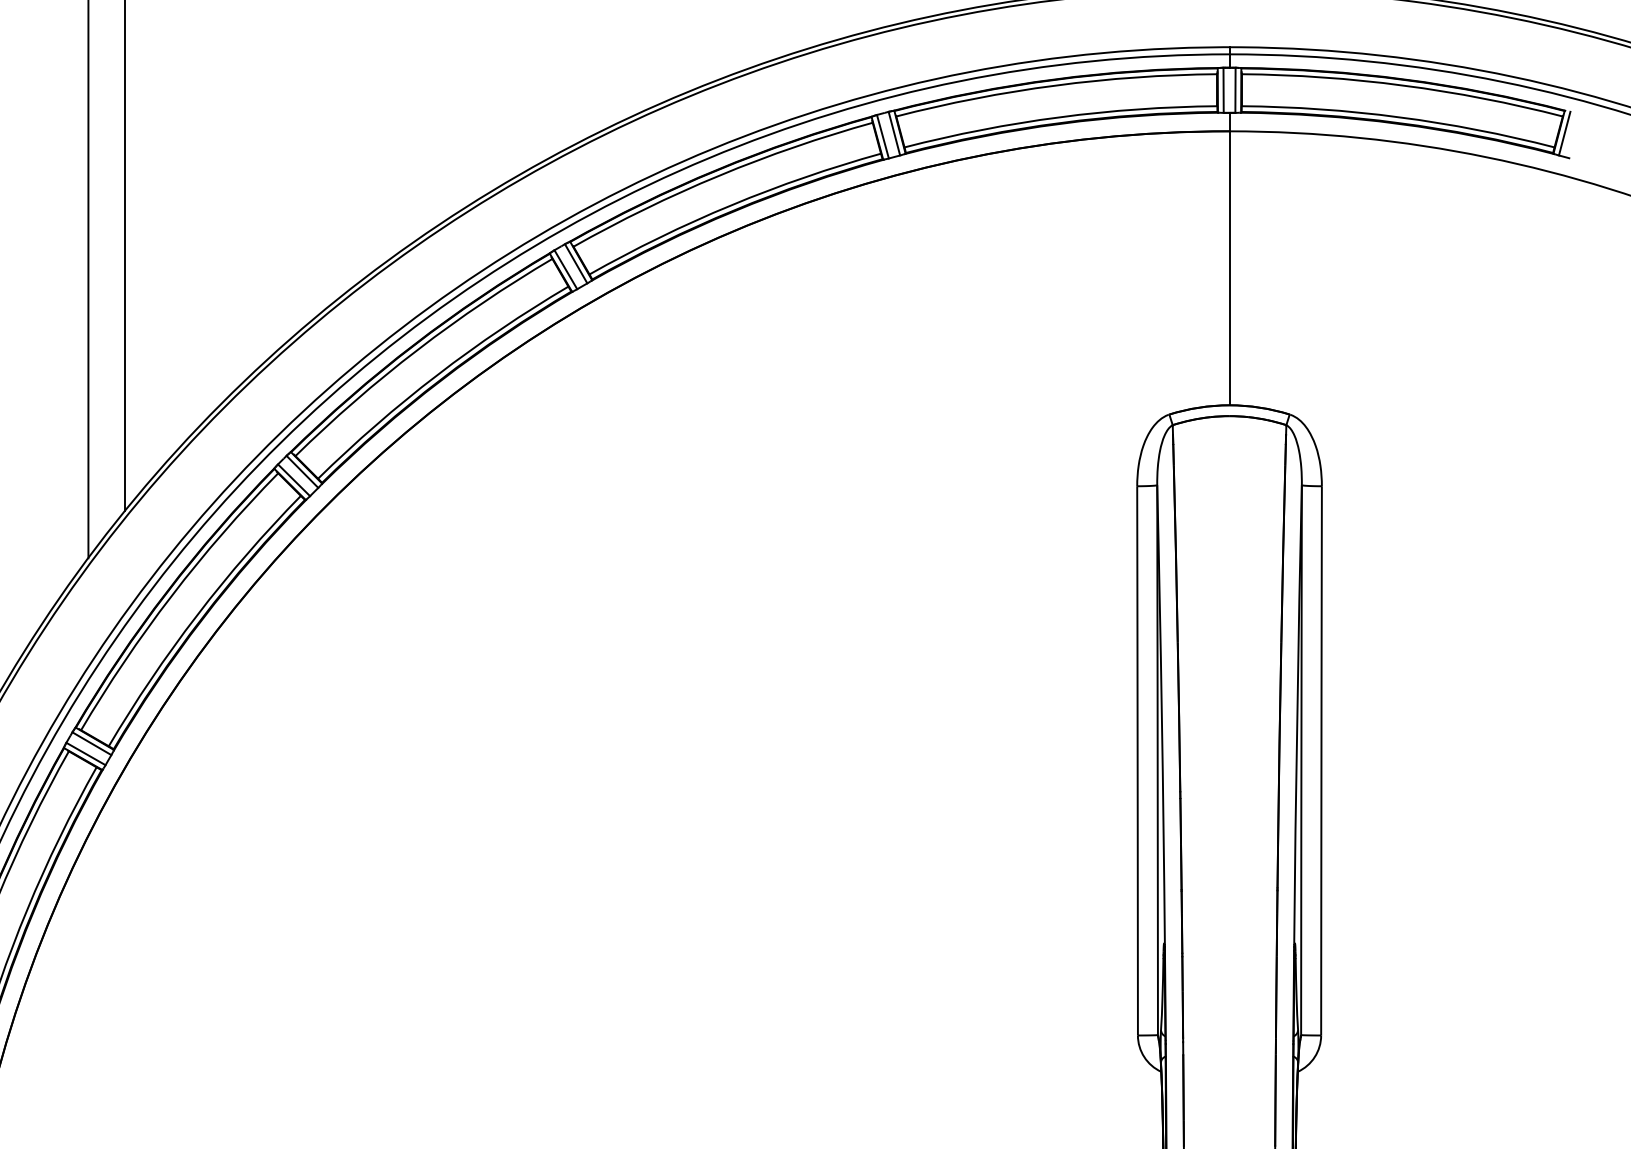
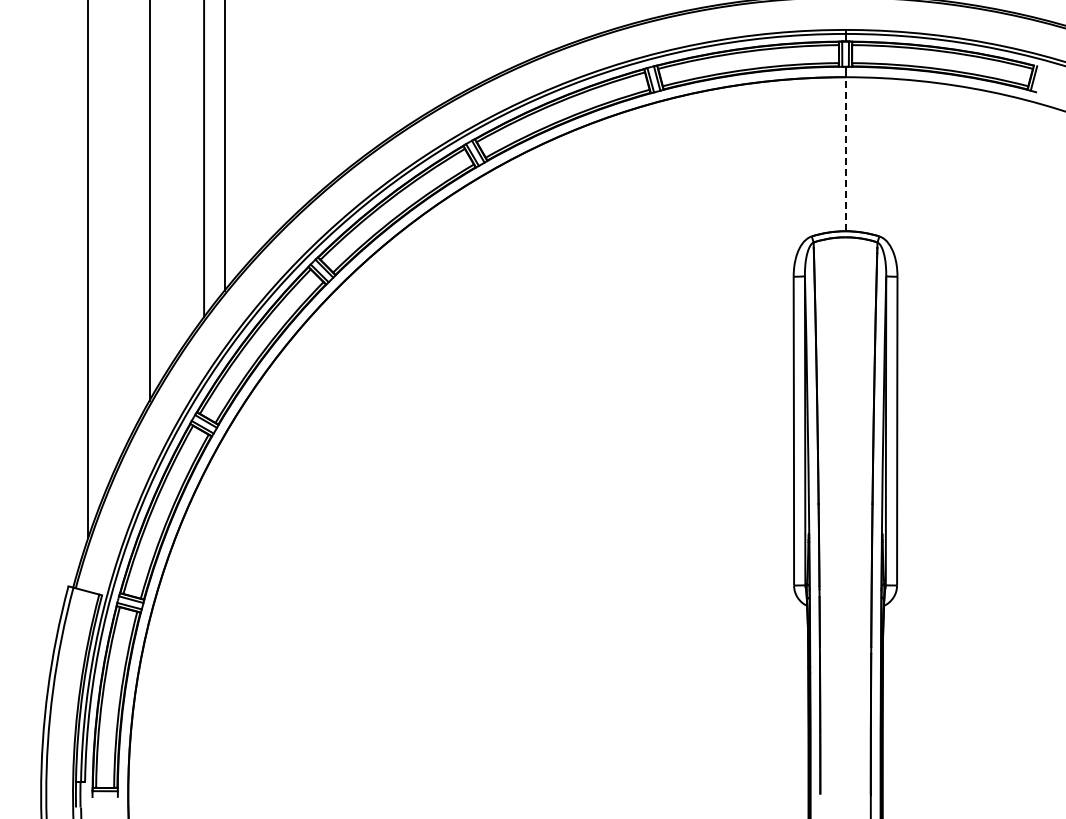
line: (1229, 266) -> (845, 153), solid -> dashed

